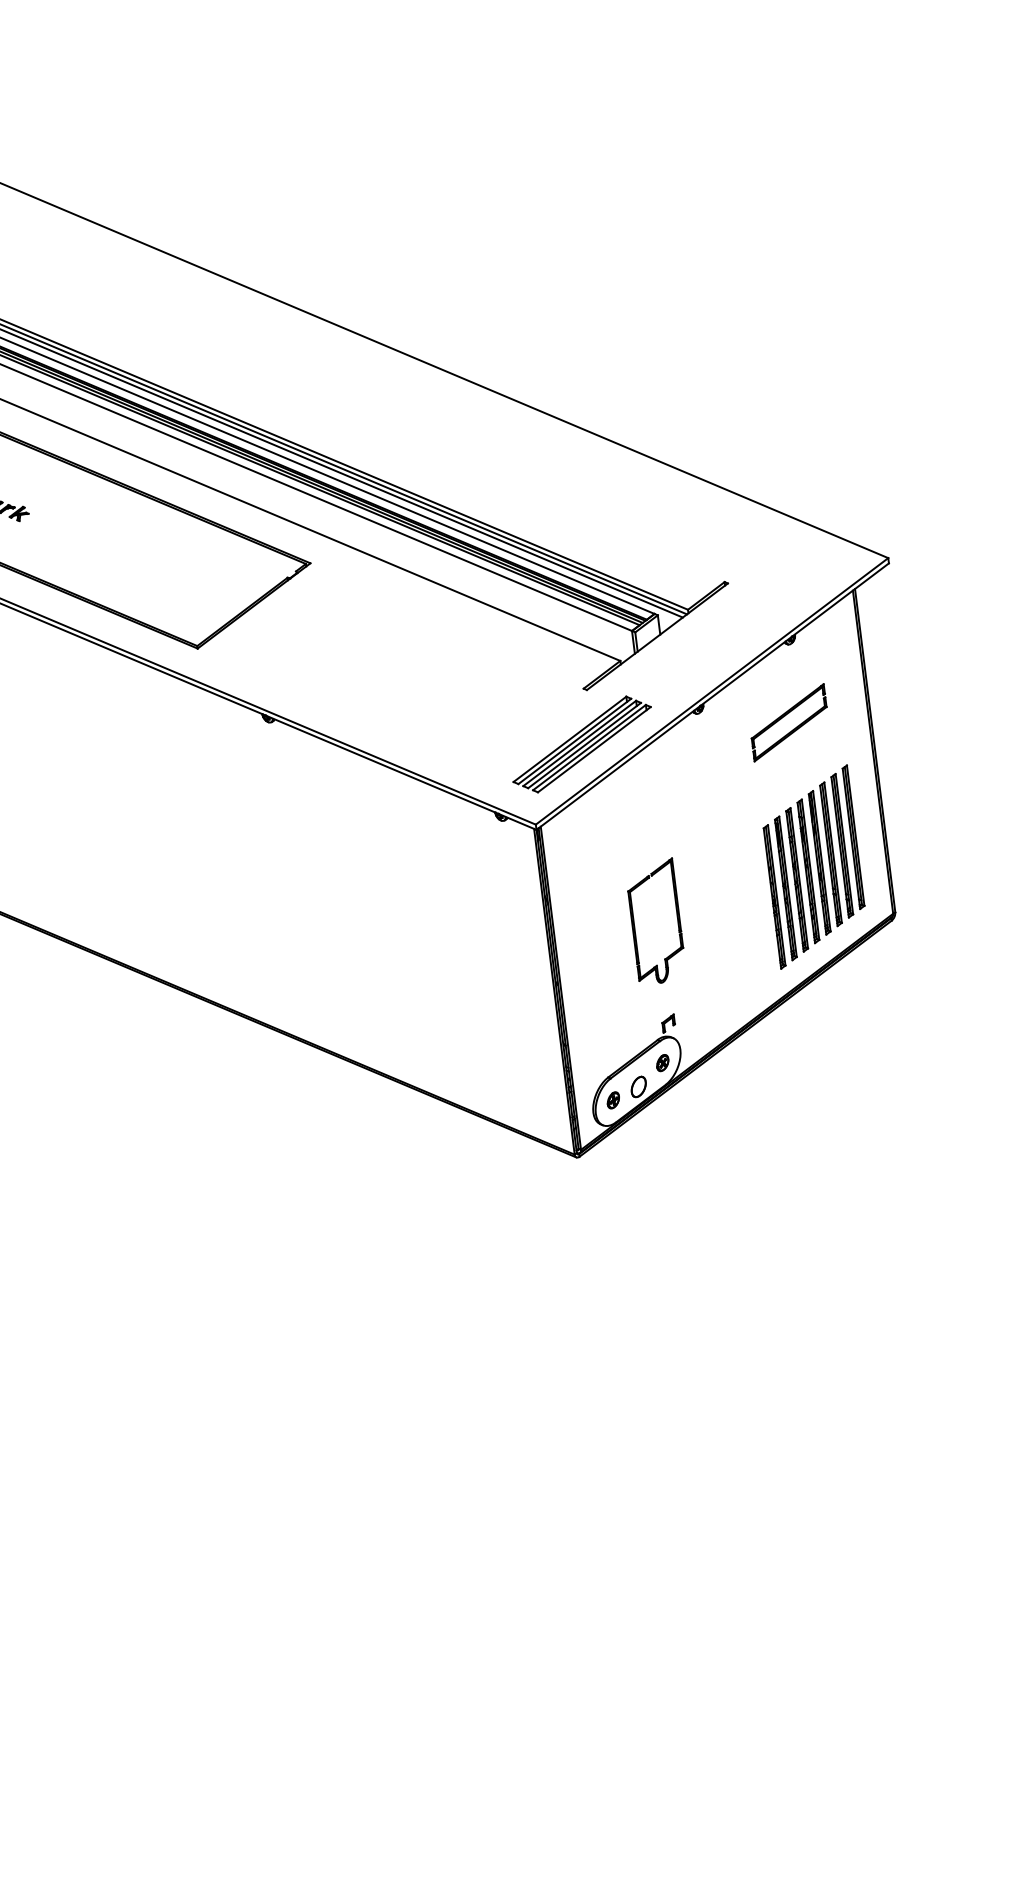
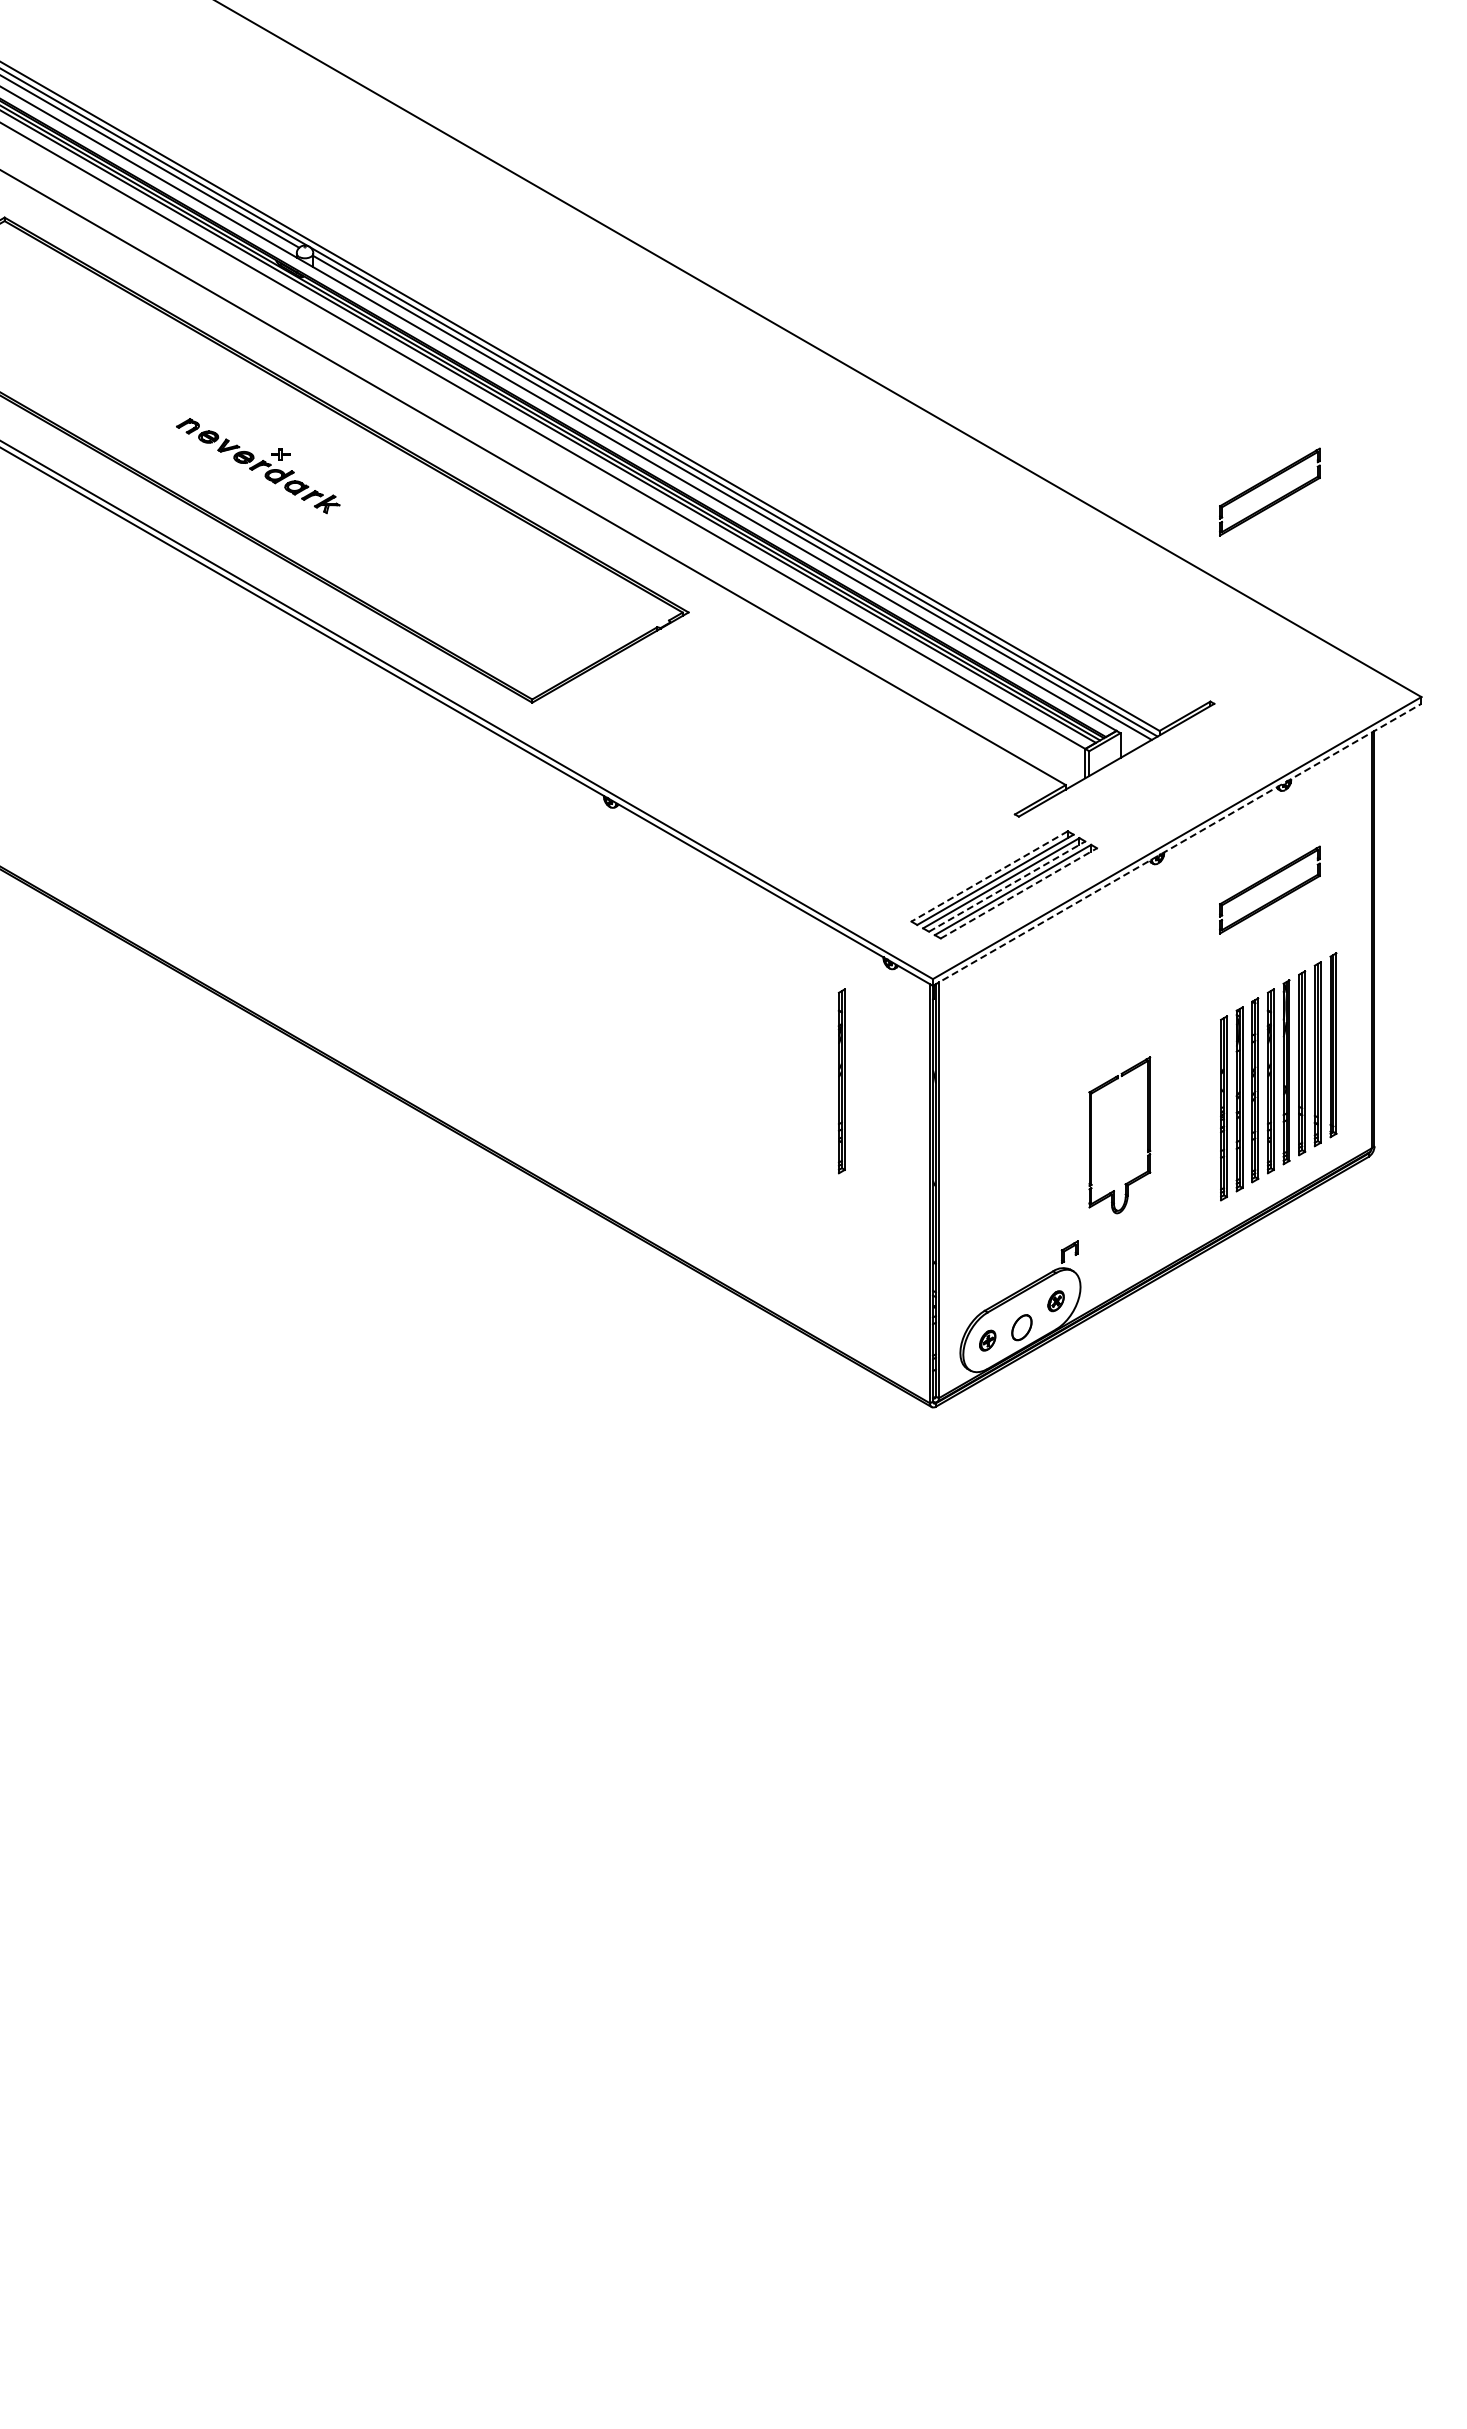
part: (746, 407) -> (1265, 483), added
line: (712, 696) -> (1177, 844), solid -> dashed
line: (569, 739) -> (989, 876), solid -> dashed
line: (584, 745) -> (1007, 886), solid -> dashed
line: (594, 749) -> (1019, 893), solid -> dashed
part: (474, 913) -> (841, 1081), added
part: (634, 924) -> (1091, 1135), moved

